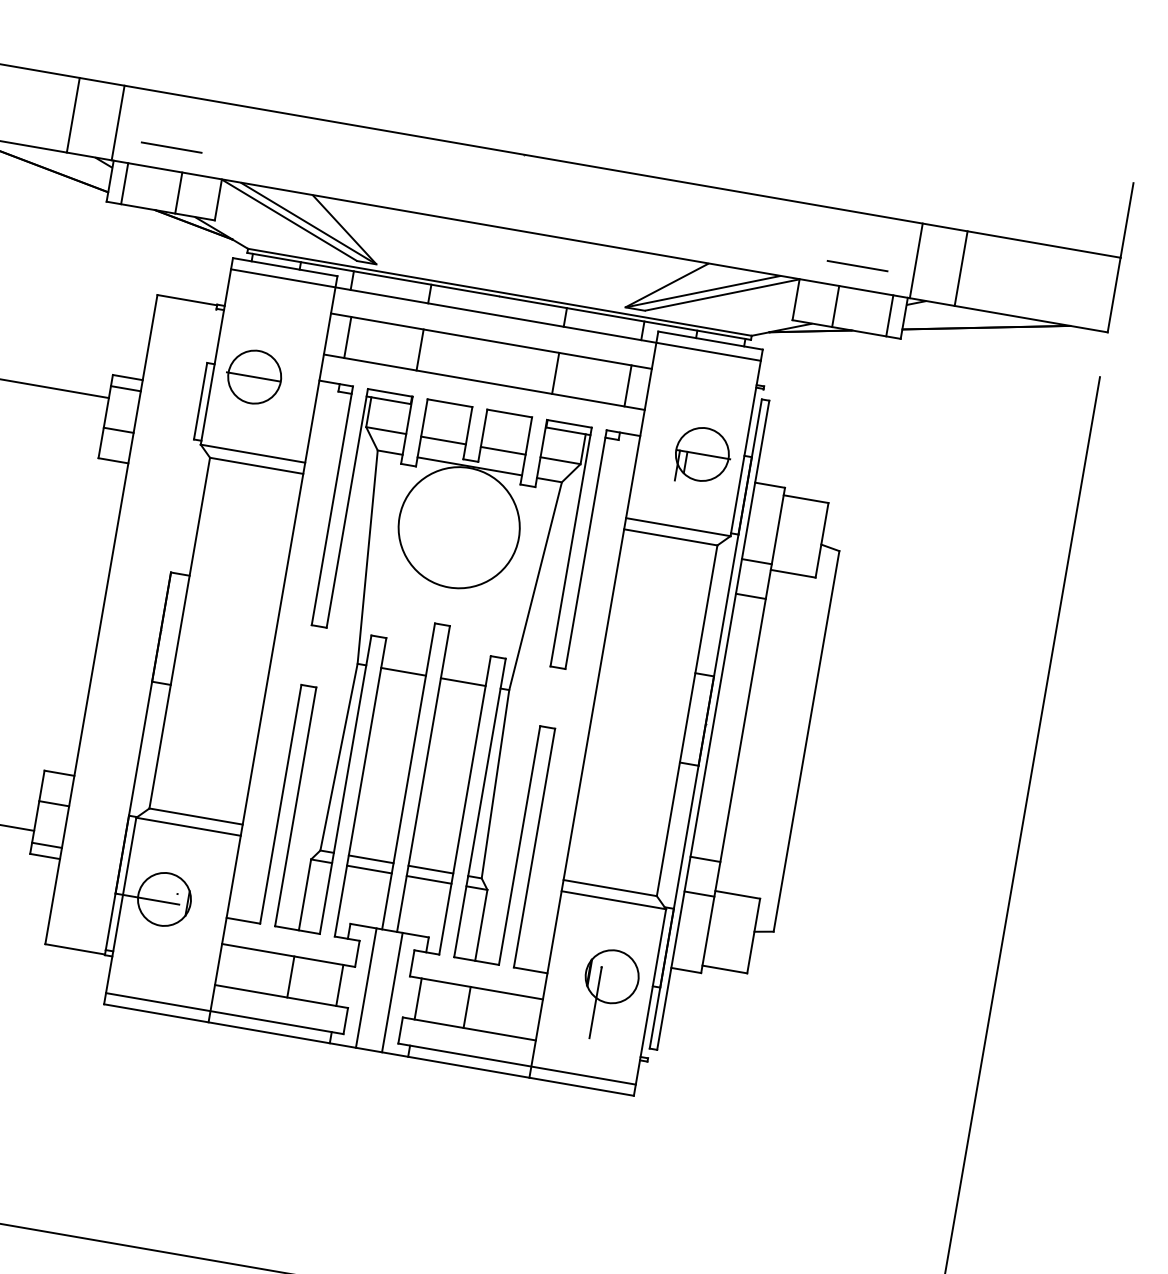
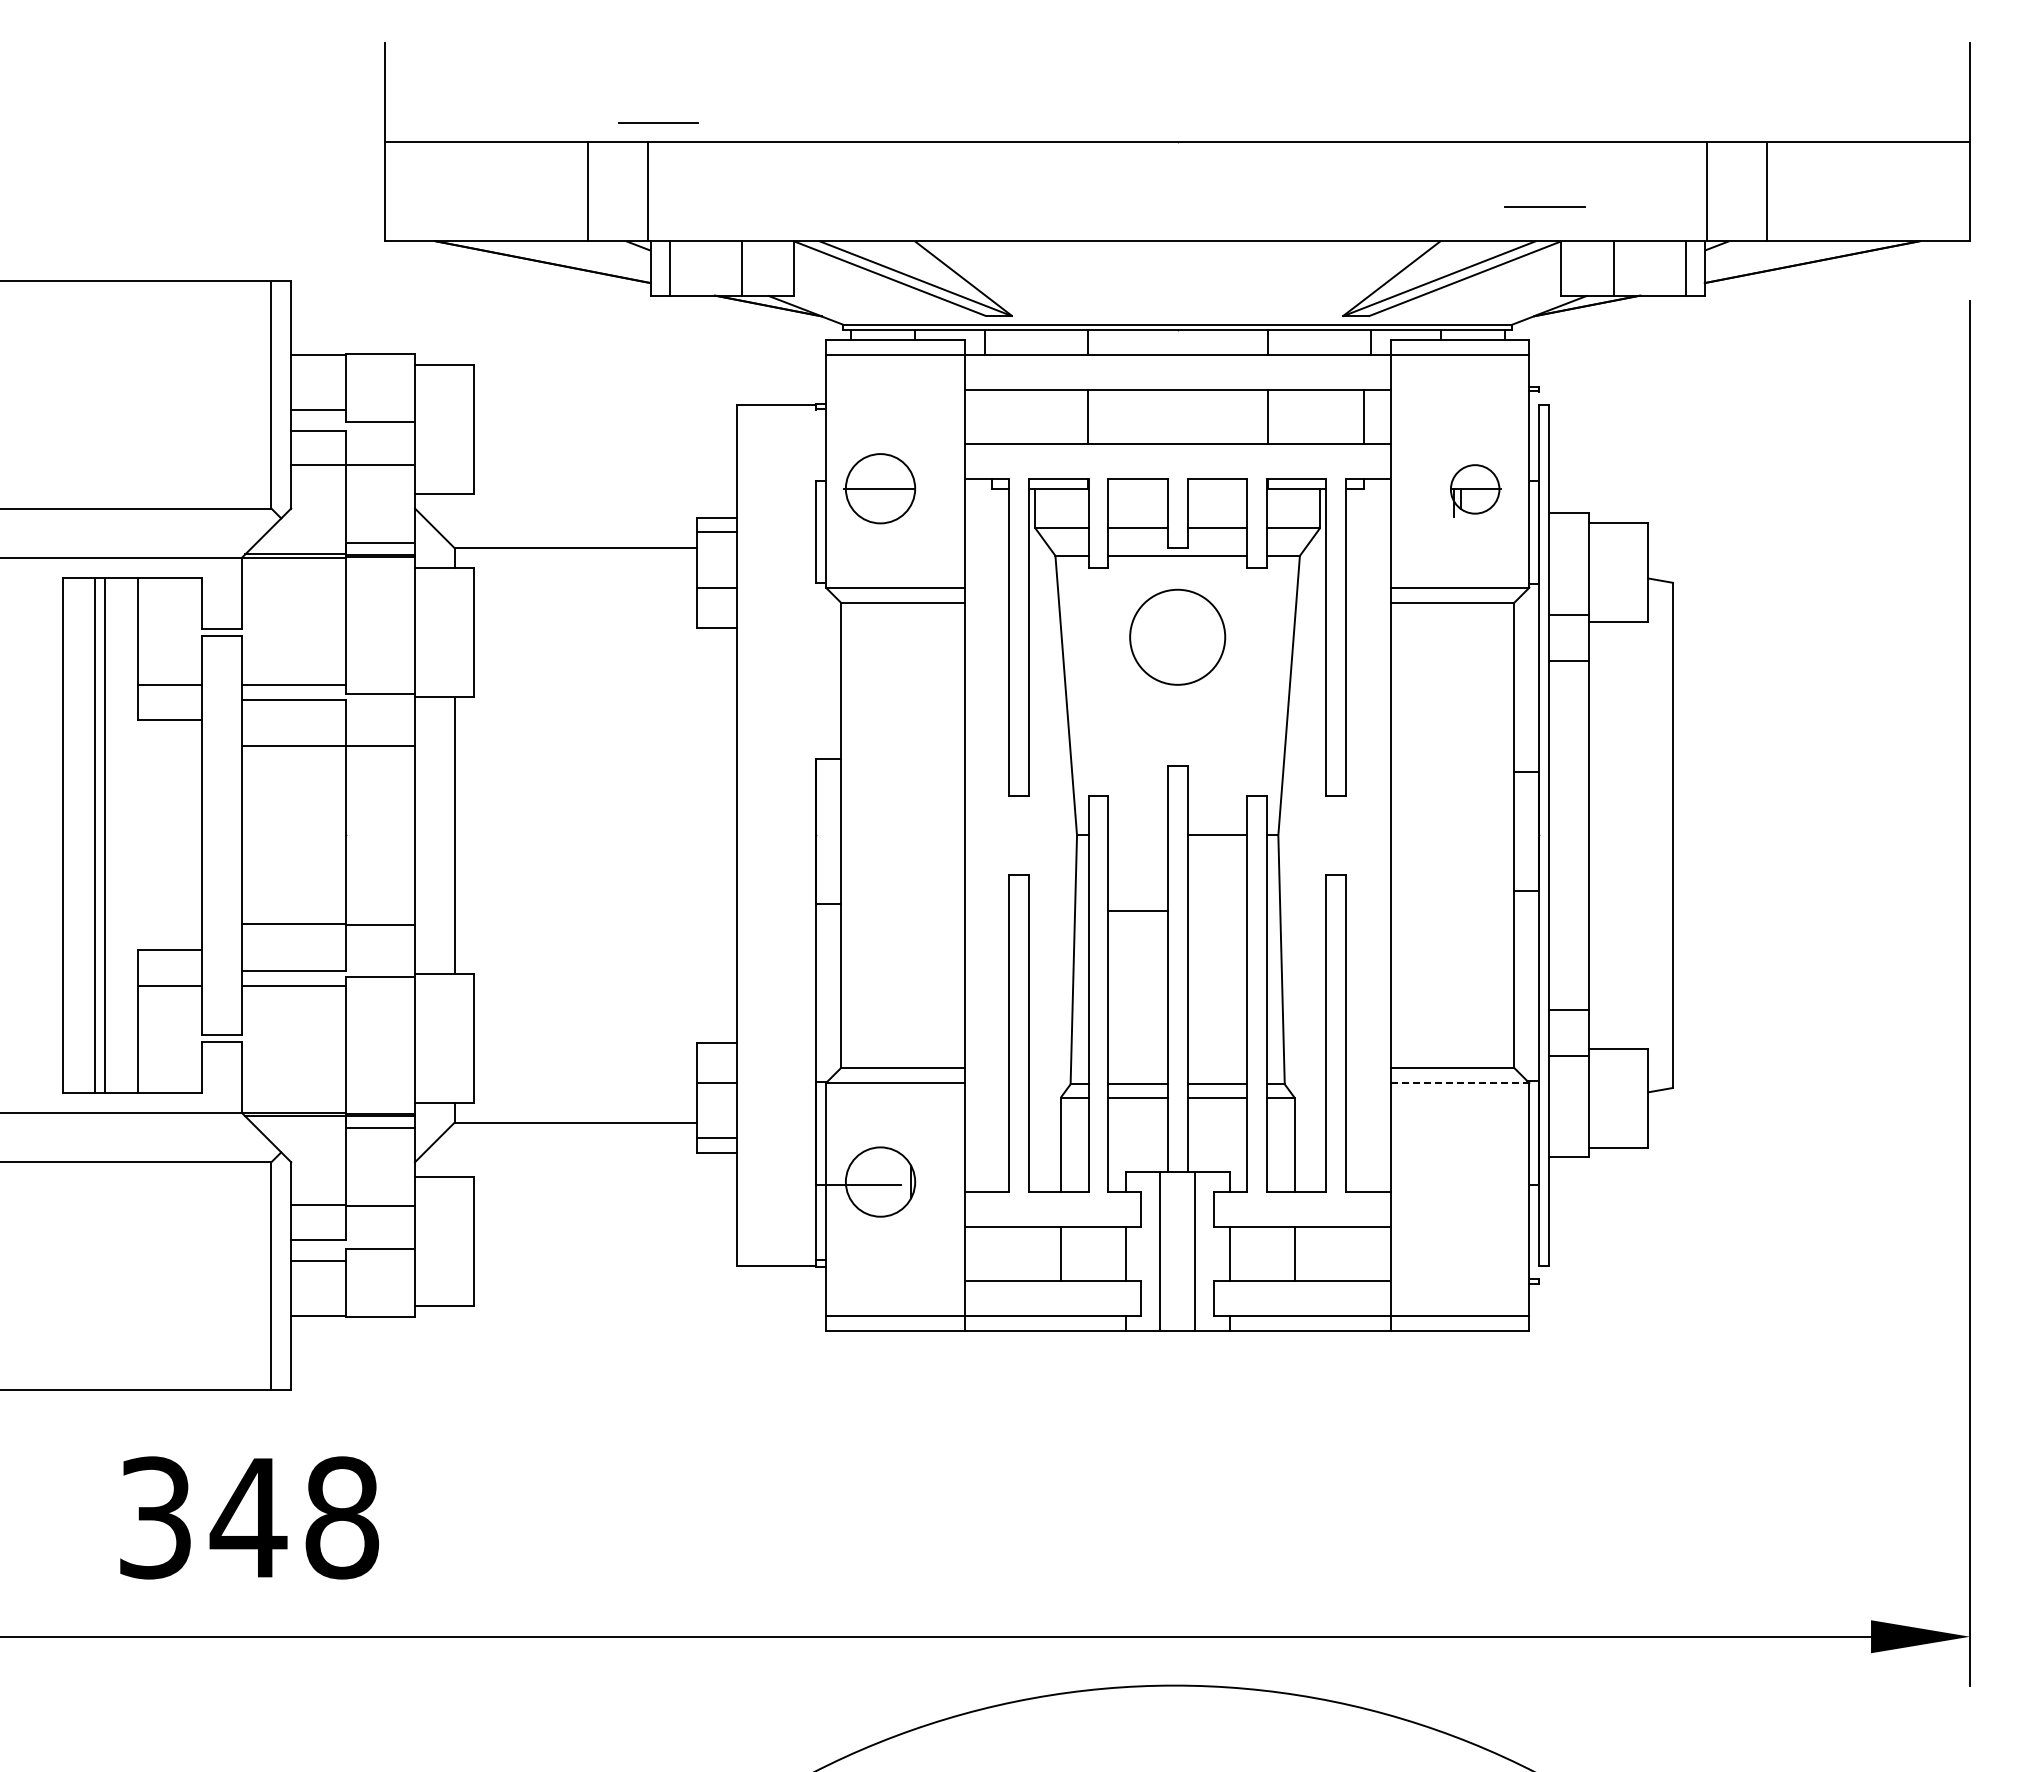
line: (171, 146) -> (658, 122), moved
line: (857, 265) -> (1544, 206), moved
line: (347, 337) -> (991, 416), removed
part: (702, 455) -> (1475, 490), size x0.7
circle: (459, 527) -> (1177, 637), size x0.6
line: (403, 671) -> (1137, 911), moved
line: (614, 900) -> (1460, 1083), solid -> dashed
part: (608, 995) -> (1474, 1206), removed

